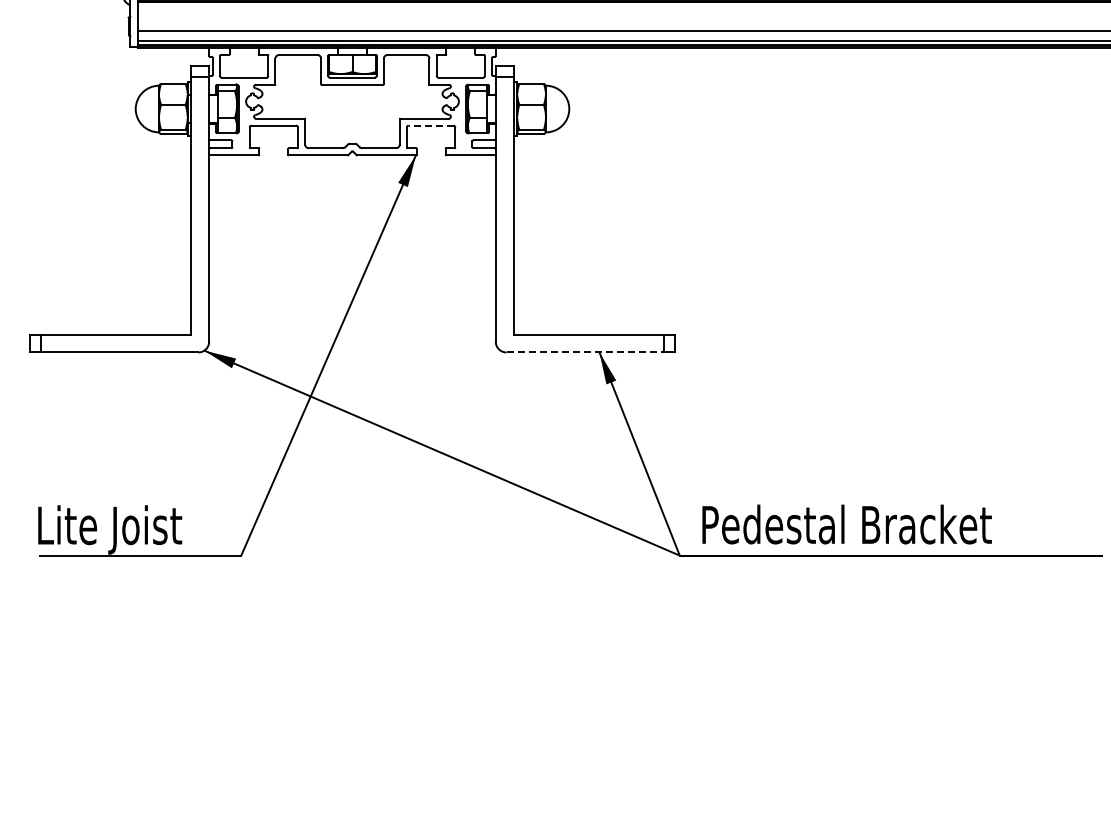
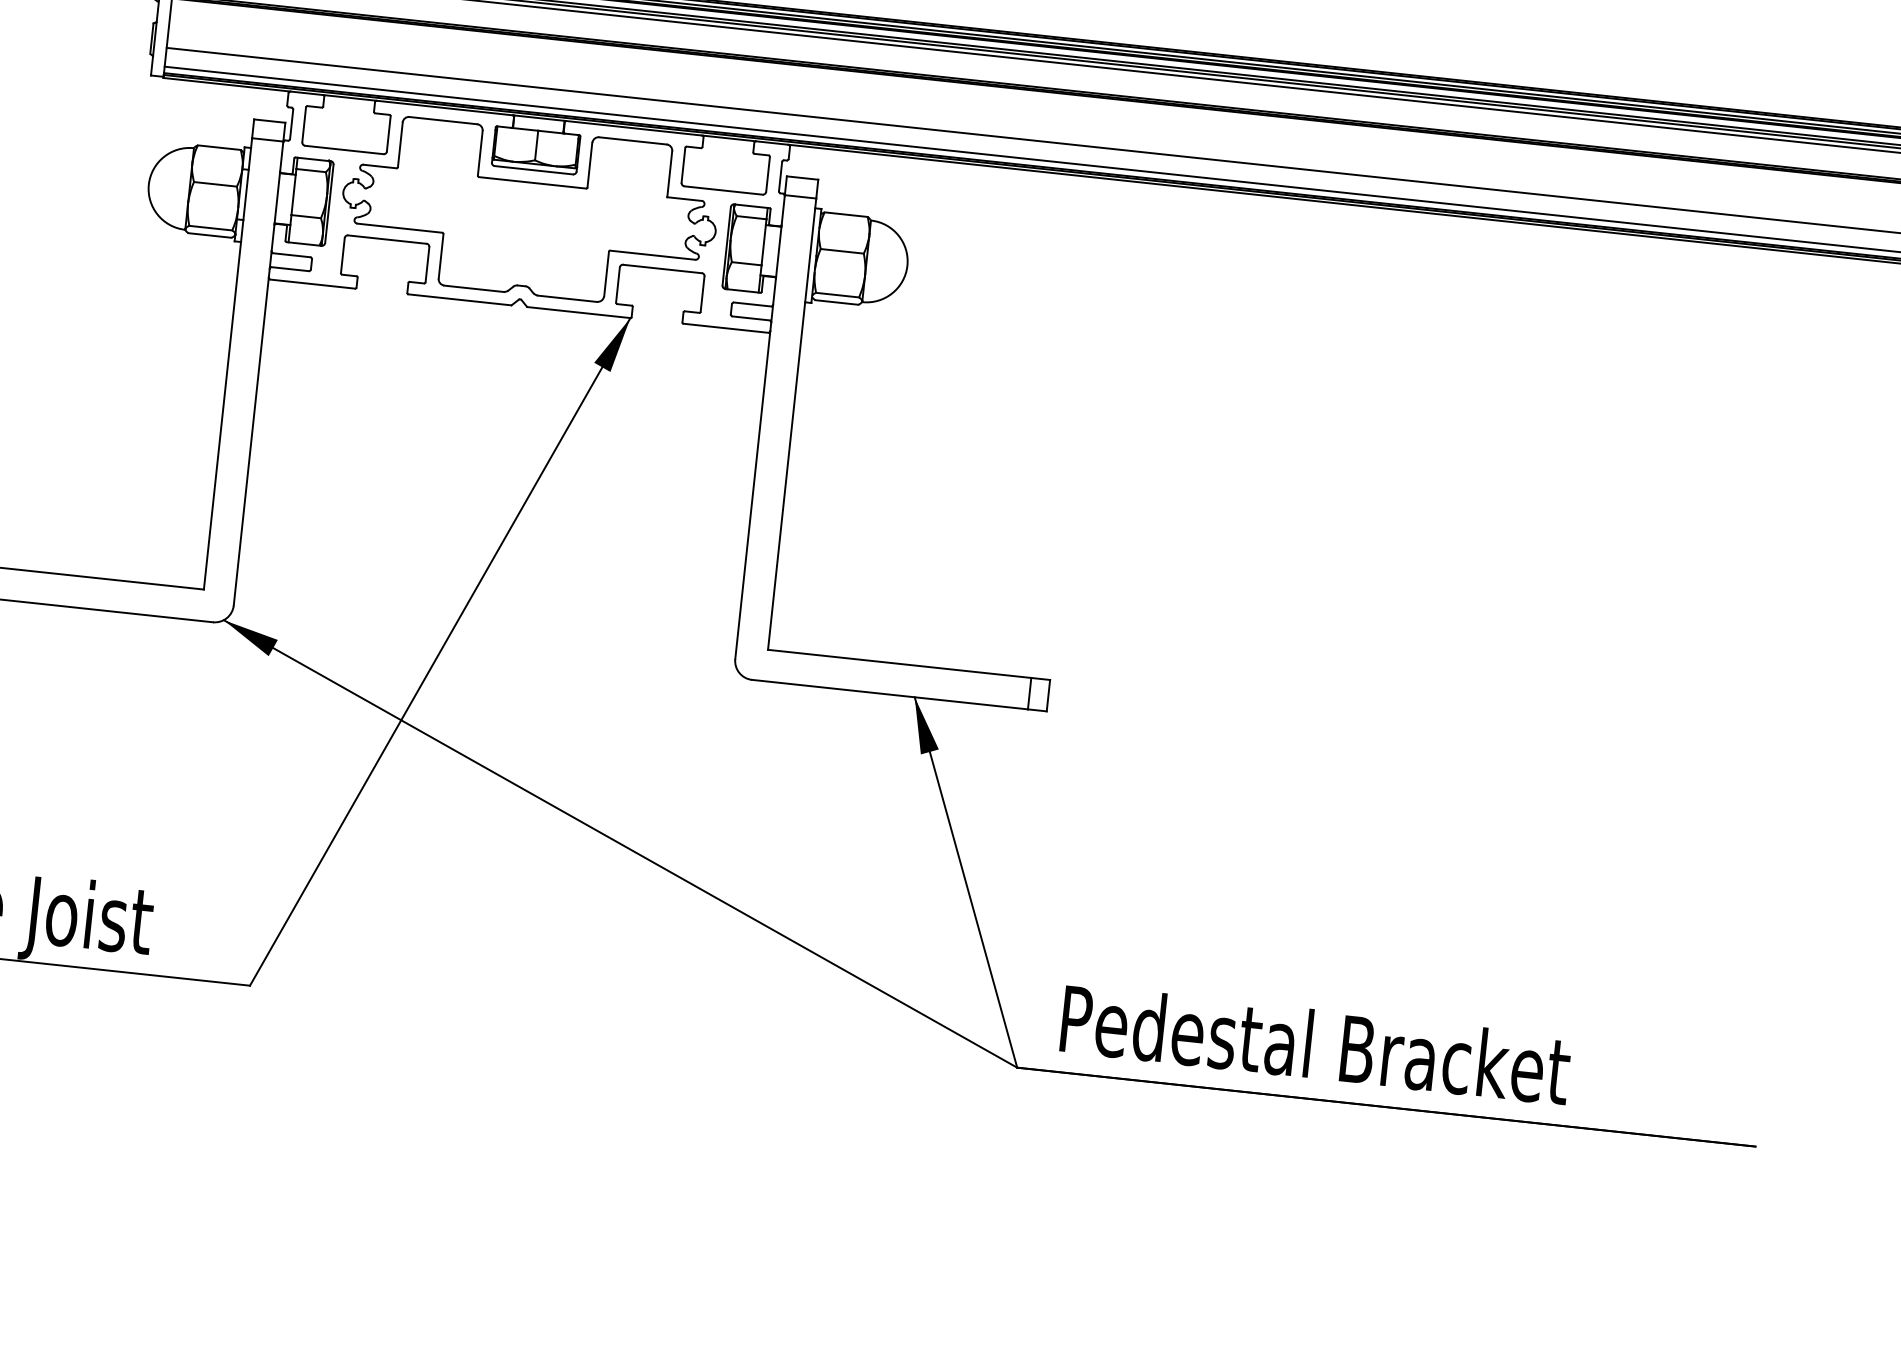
line: (430, 125) -> (661, 268), dashed -> solid
line: (585, 352) -> (890, 694), dashed -> solid

